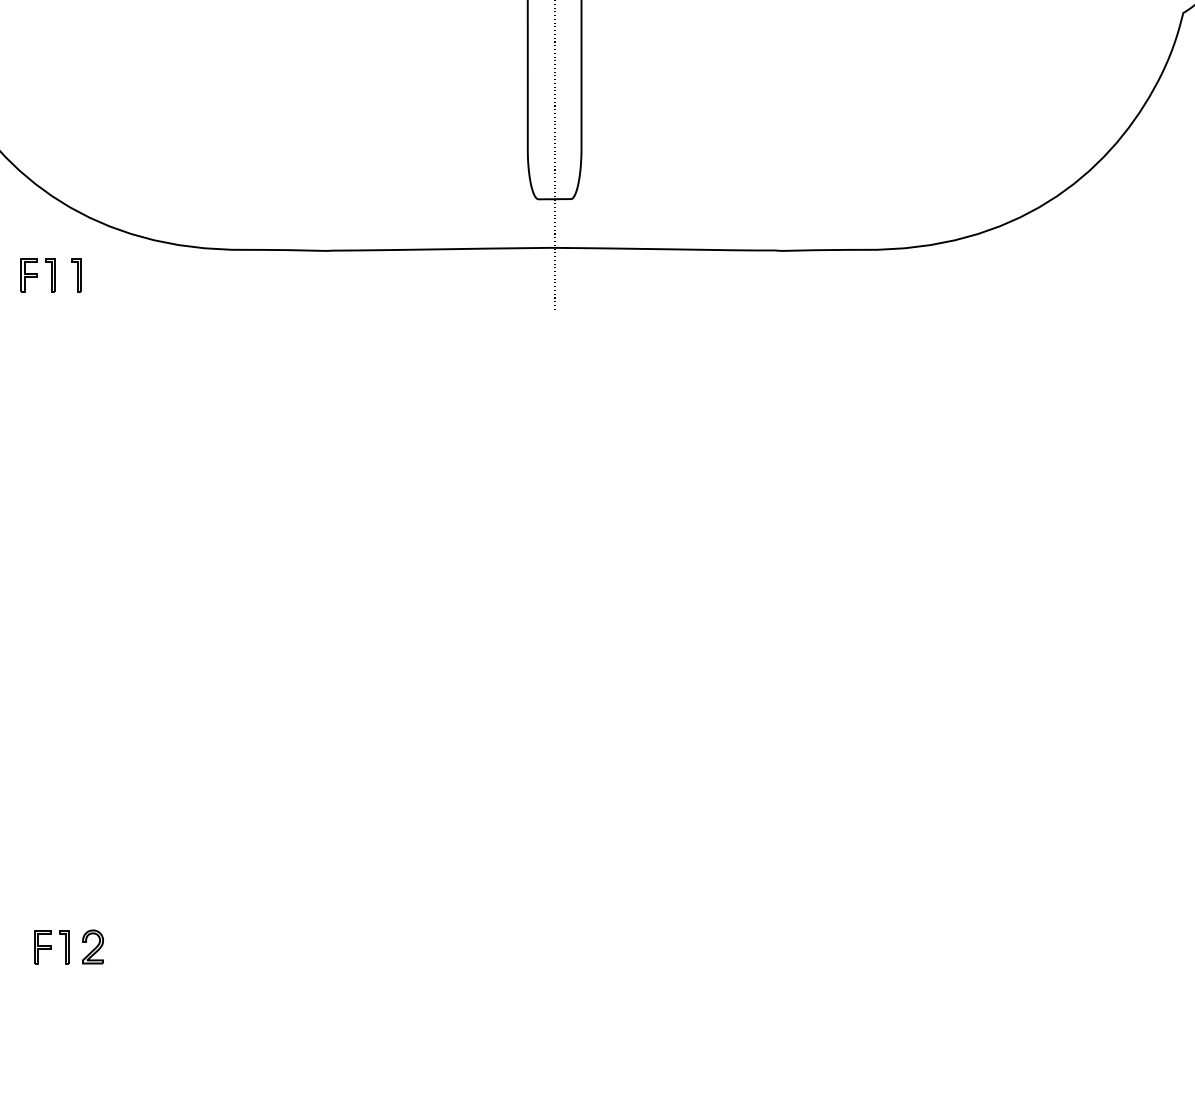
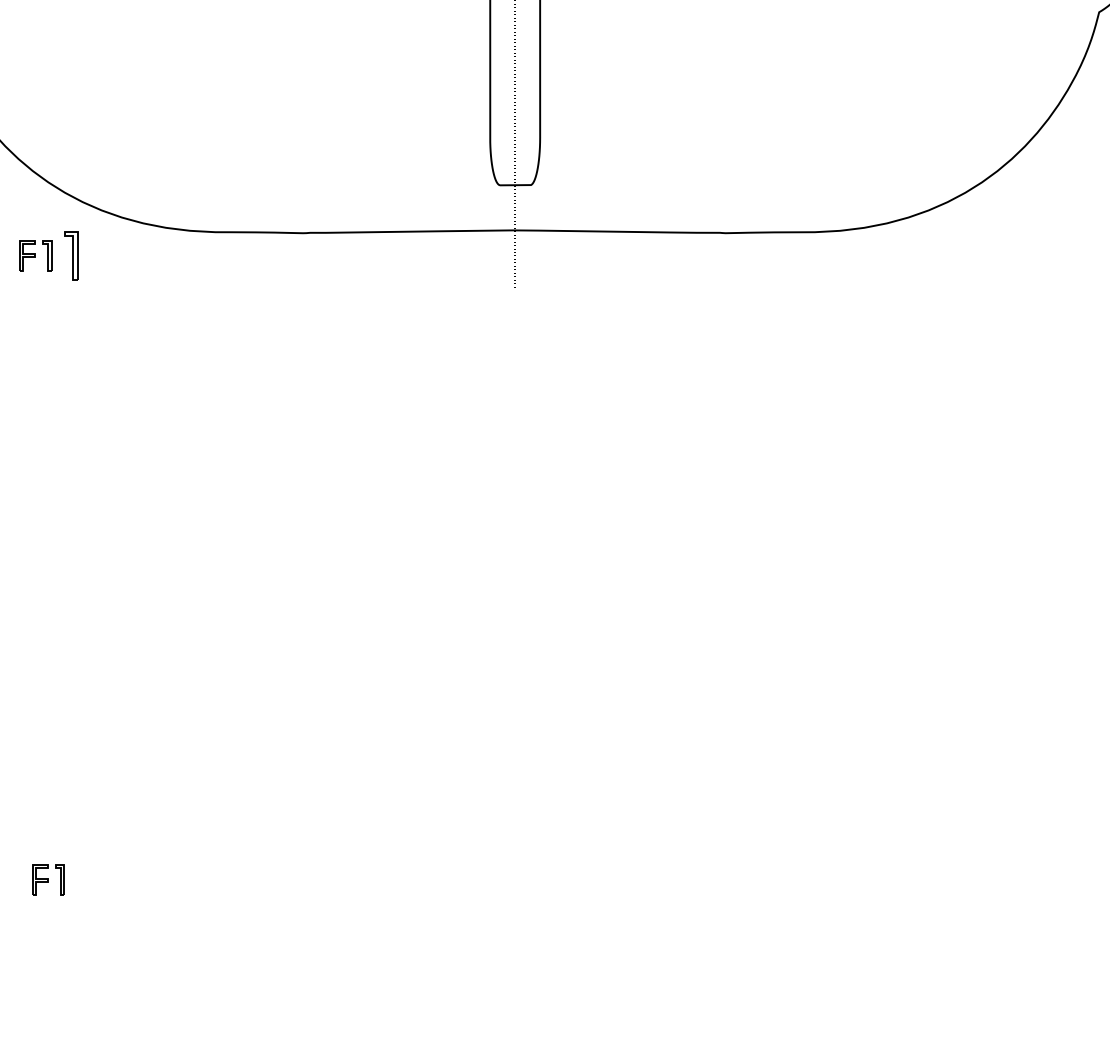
part: (75, 274) -> (70, 255), size x1.6
part: (93, 946) -> (86, 879), removed

